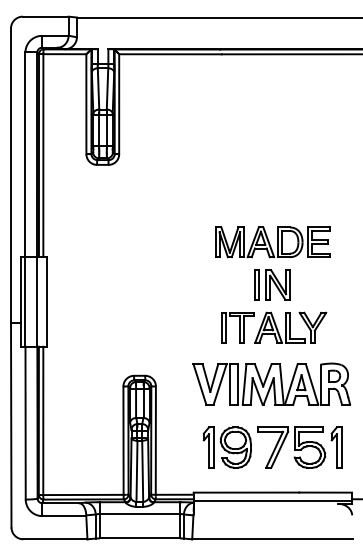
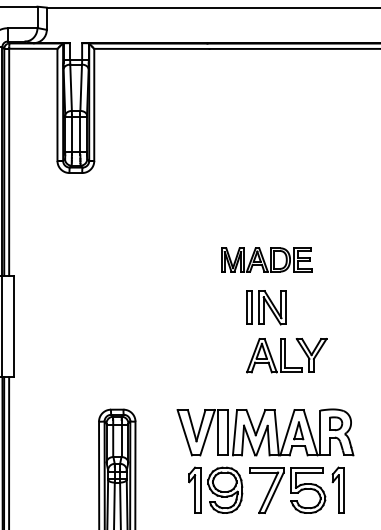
part: (272, 242) -> (266, 260), size x0.7
part: (237, 327) -> (227, 355), removed
part: (271, 383) -> (265, 431), moved

